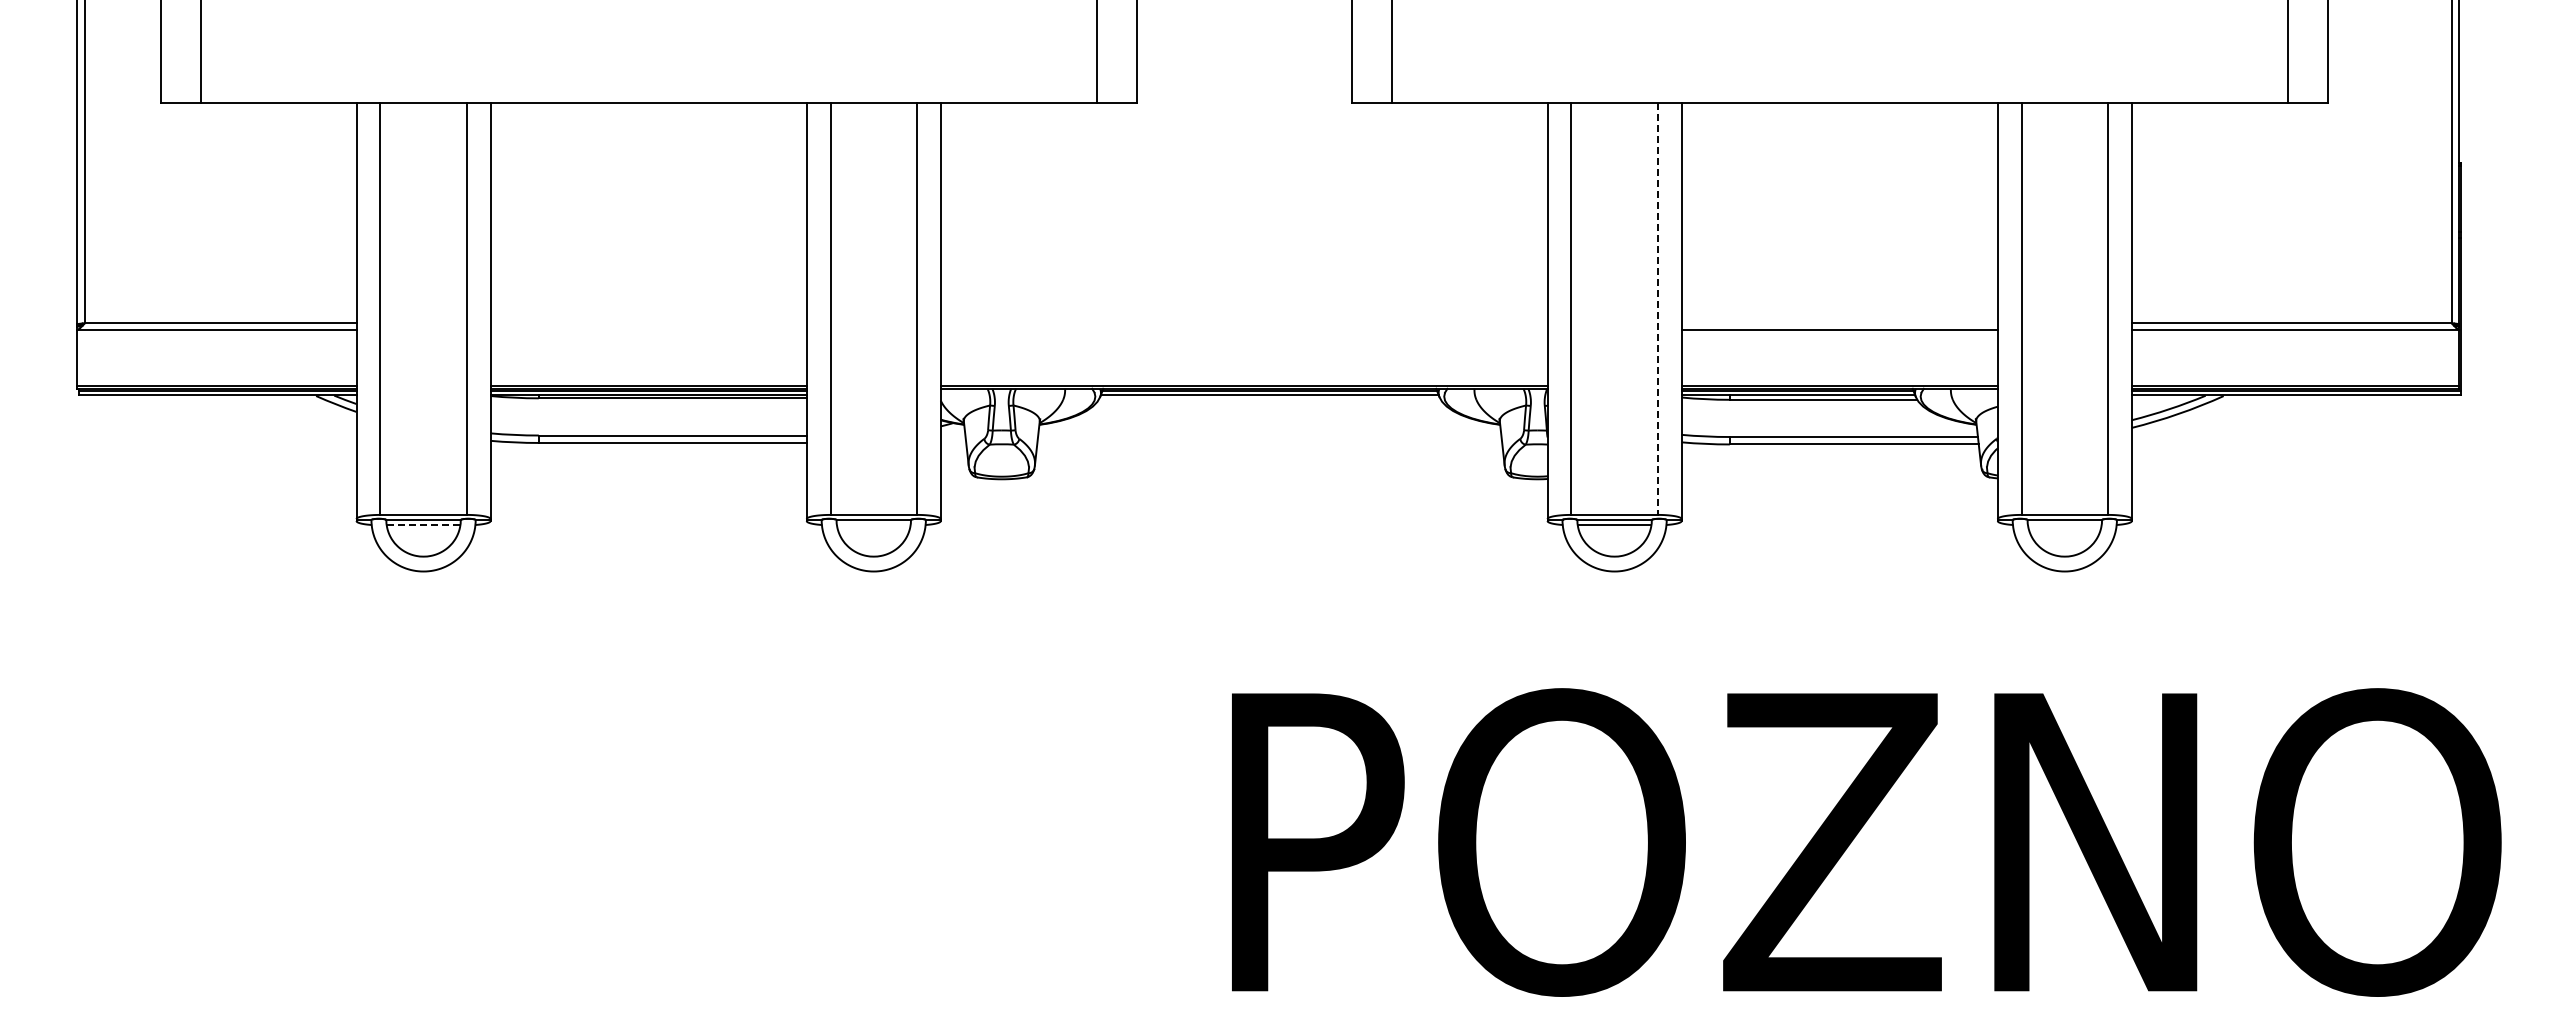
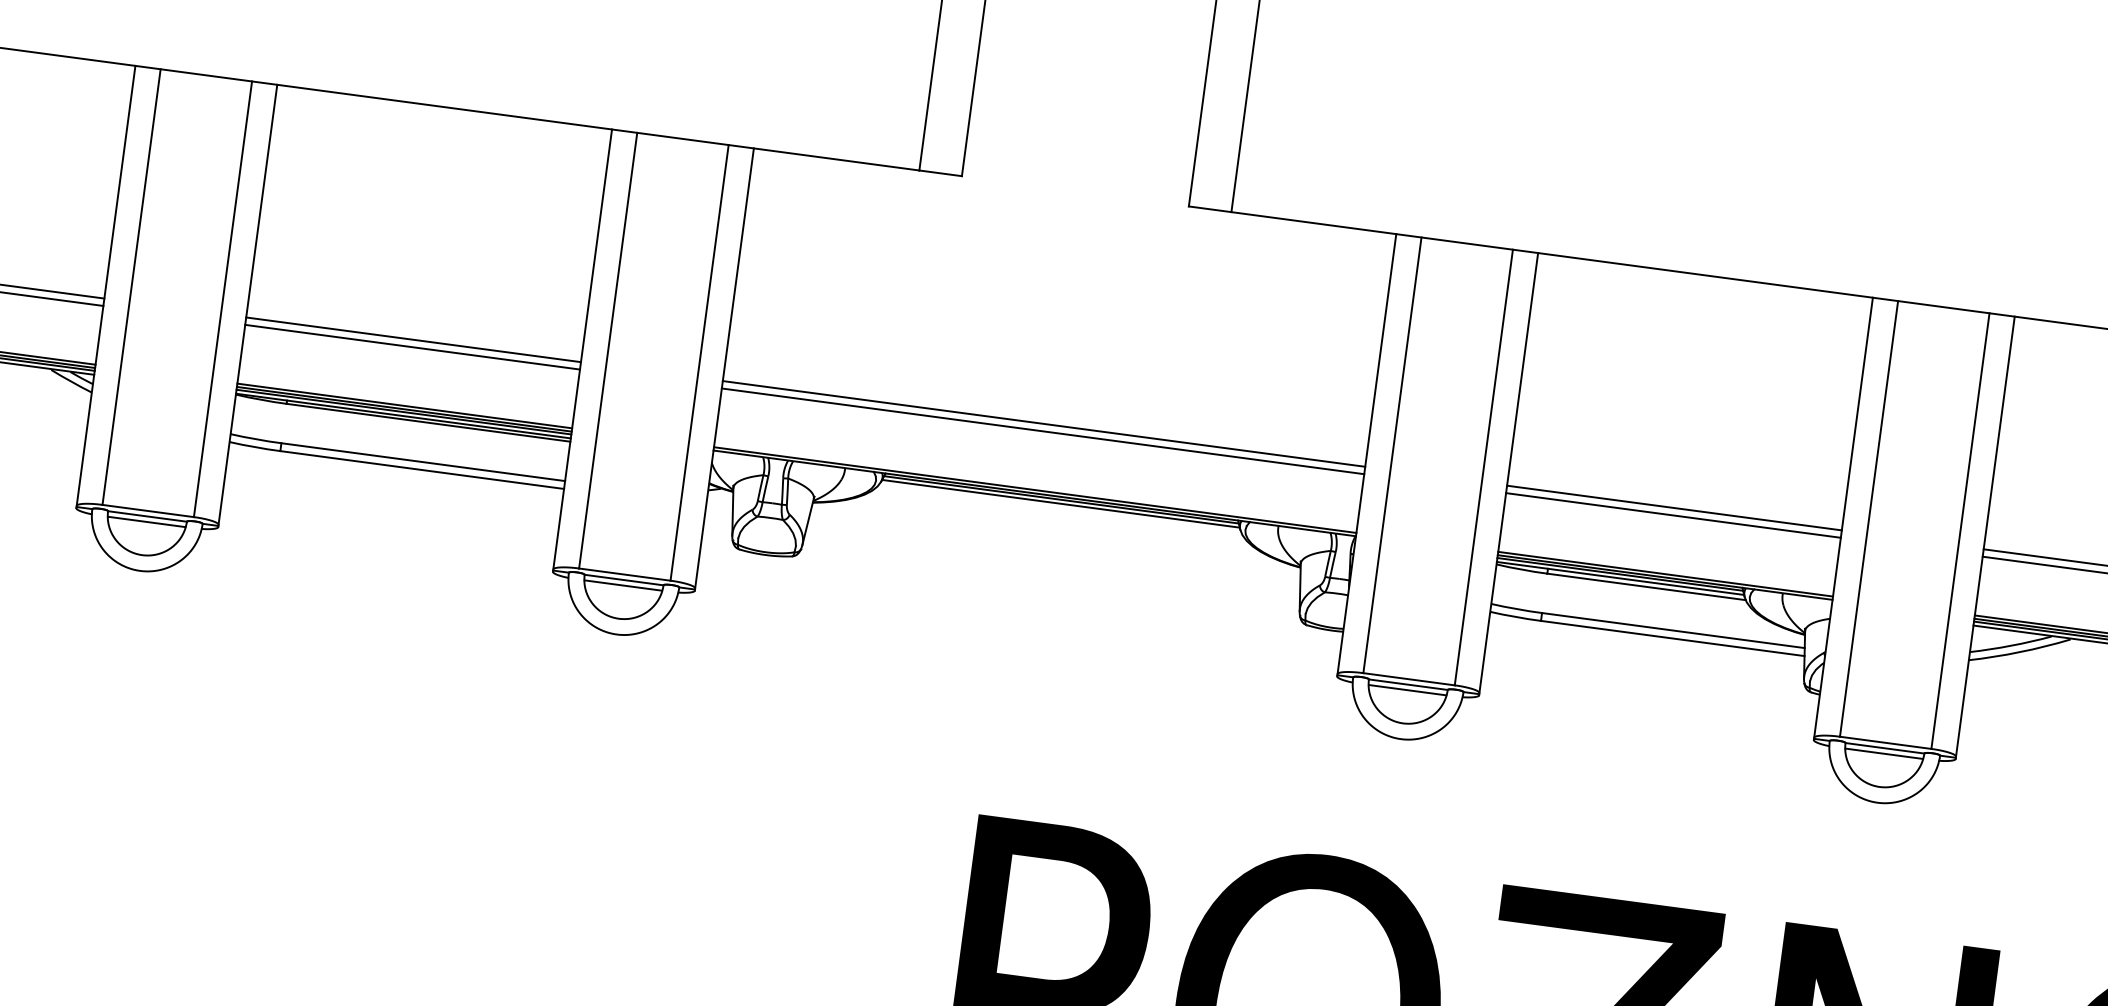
line: (1657, 309) -> (1483, 467), dashed -> solid
line: (648, 323) -> (413, 340), added
line: (1243, 323) -> (1043, 424), added
line: (1839, 323) -> (1674, 508), added
line: (648, 330) -> (412, 347), added
line: (1243, 330) -> (1042, 431), added
line: (423, 525) -> (146, 522), dashed -> solid
line: (873, 525) -> (623, 585), added
line: (2064, 525) -> (1883, 753), added

